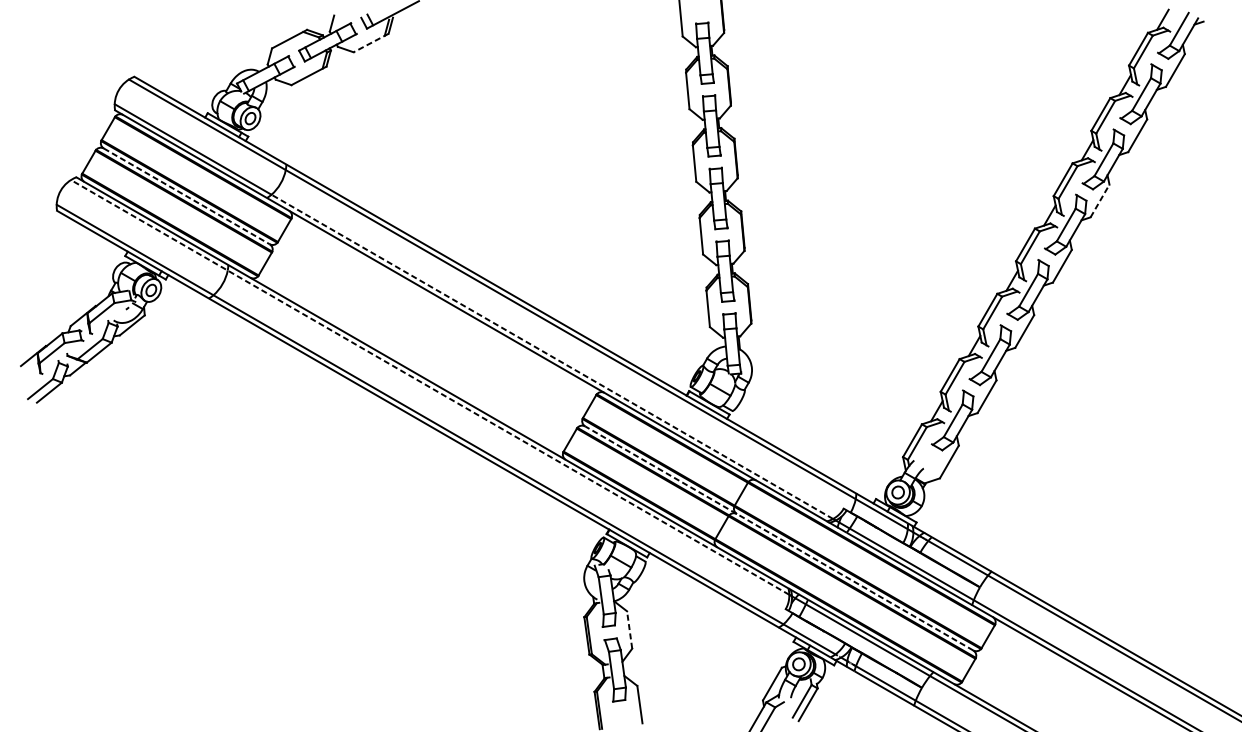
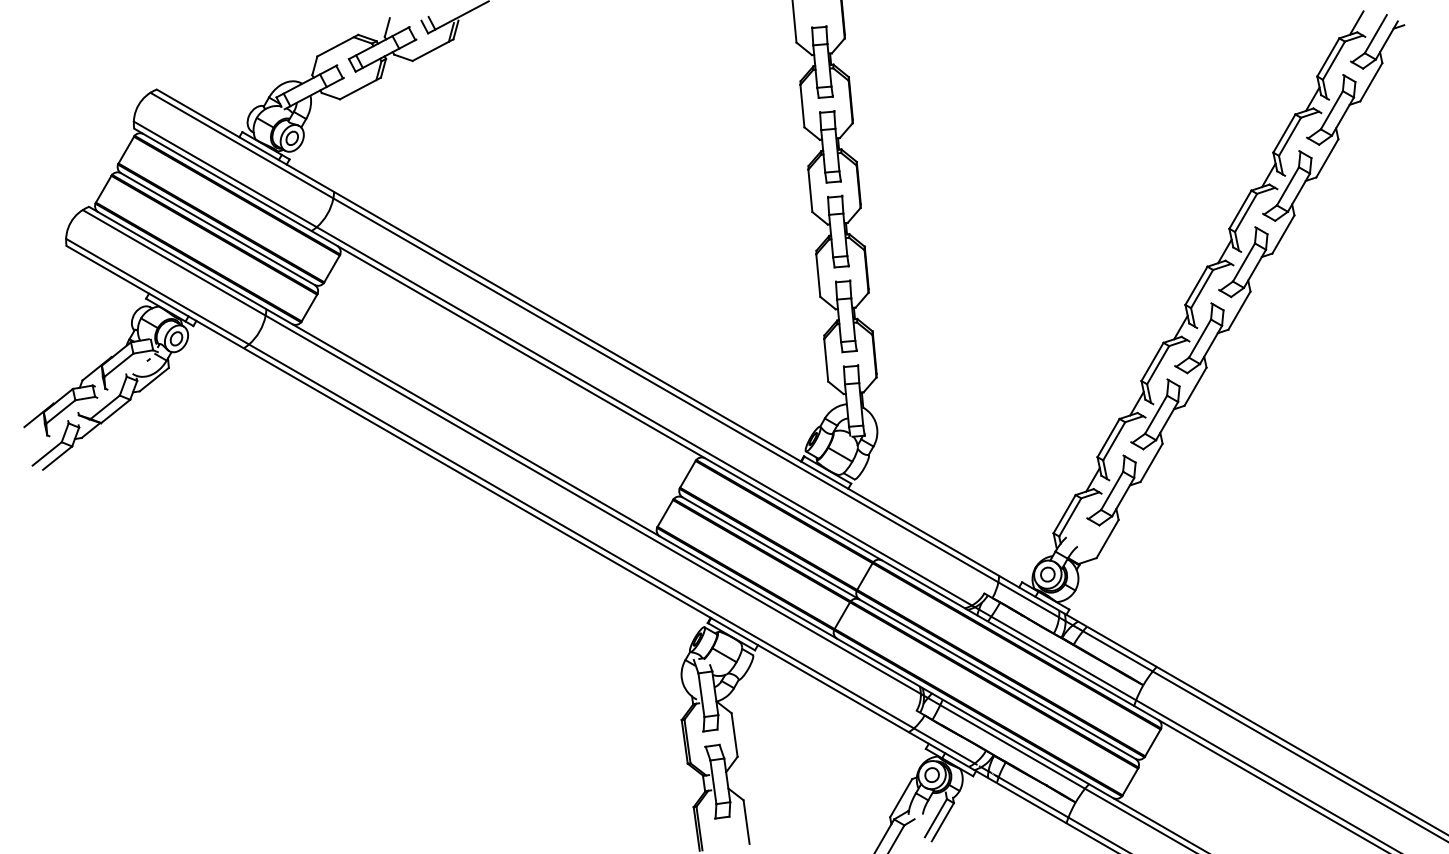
line: (370, 43) -> (432, 50), dashed -> solid
line: (186, 196) -> (217, 229), dashed -> solid
line: (1100, 201) -> (1283, 234), dashed -> solid
line: (551, 357) -> (643, 416), dashed -> solid
line: (429, 386) -> (501, 451), dashed -> solid
line: (778, 537) -> (908, 627), dashed -> solid
line: (629, 629) -> (734, 734), dashed -> solid

